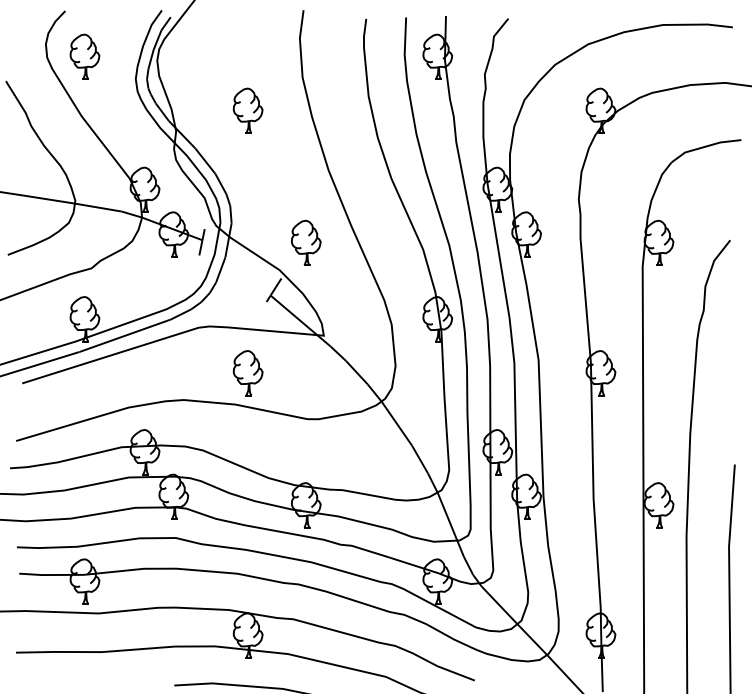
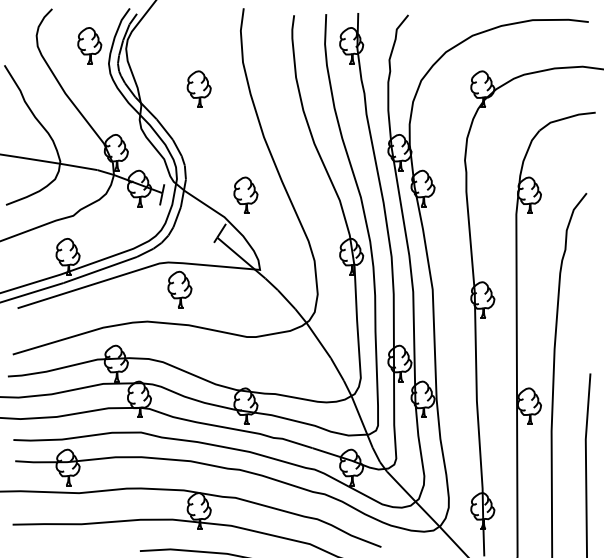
part: (84, 56) -> (89, 45), moved
part: (247, 373) -> (179, 289), moved

